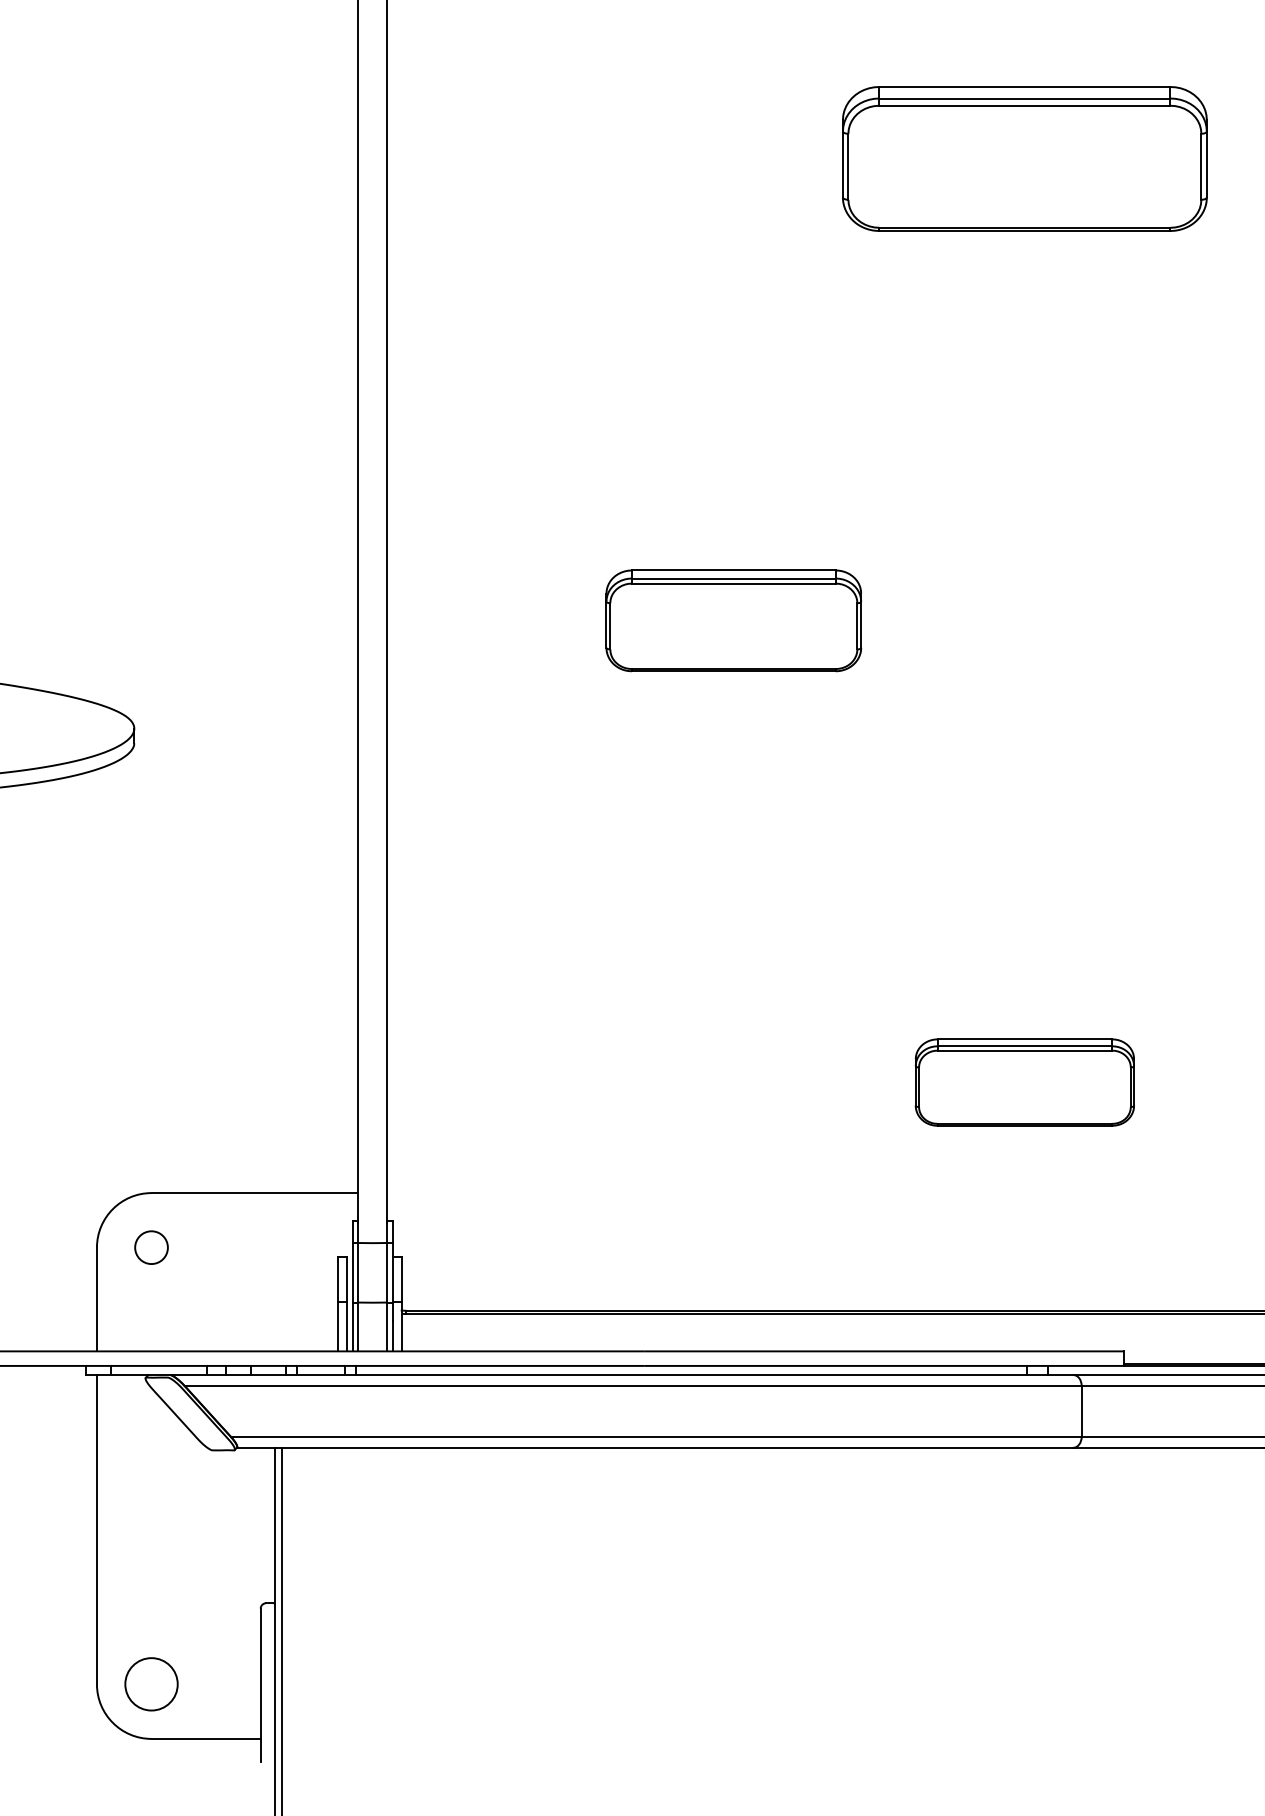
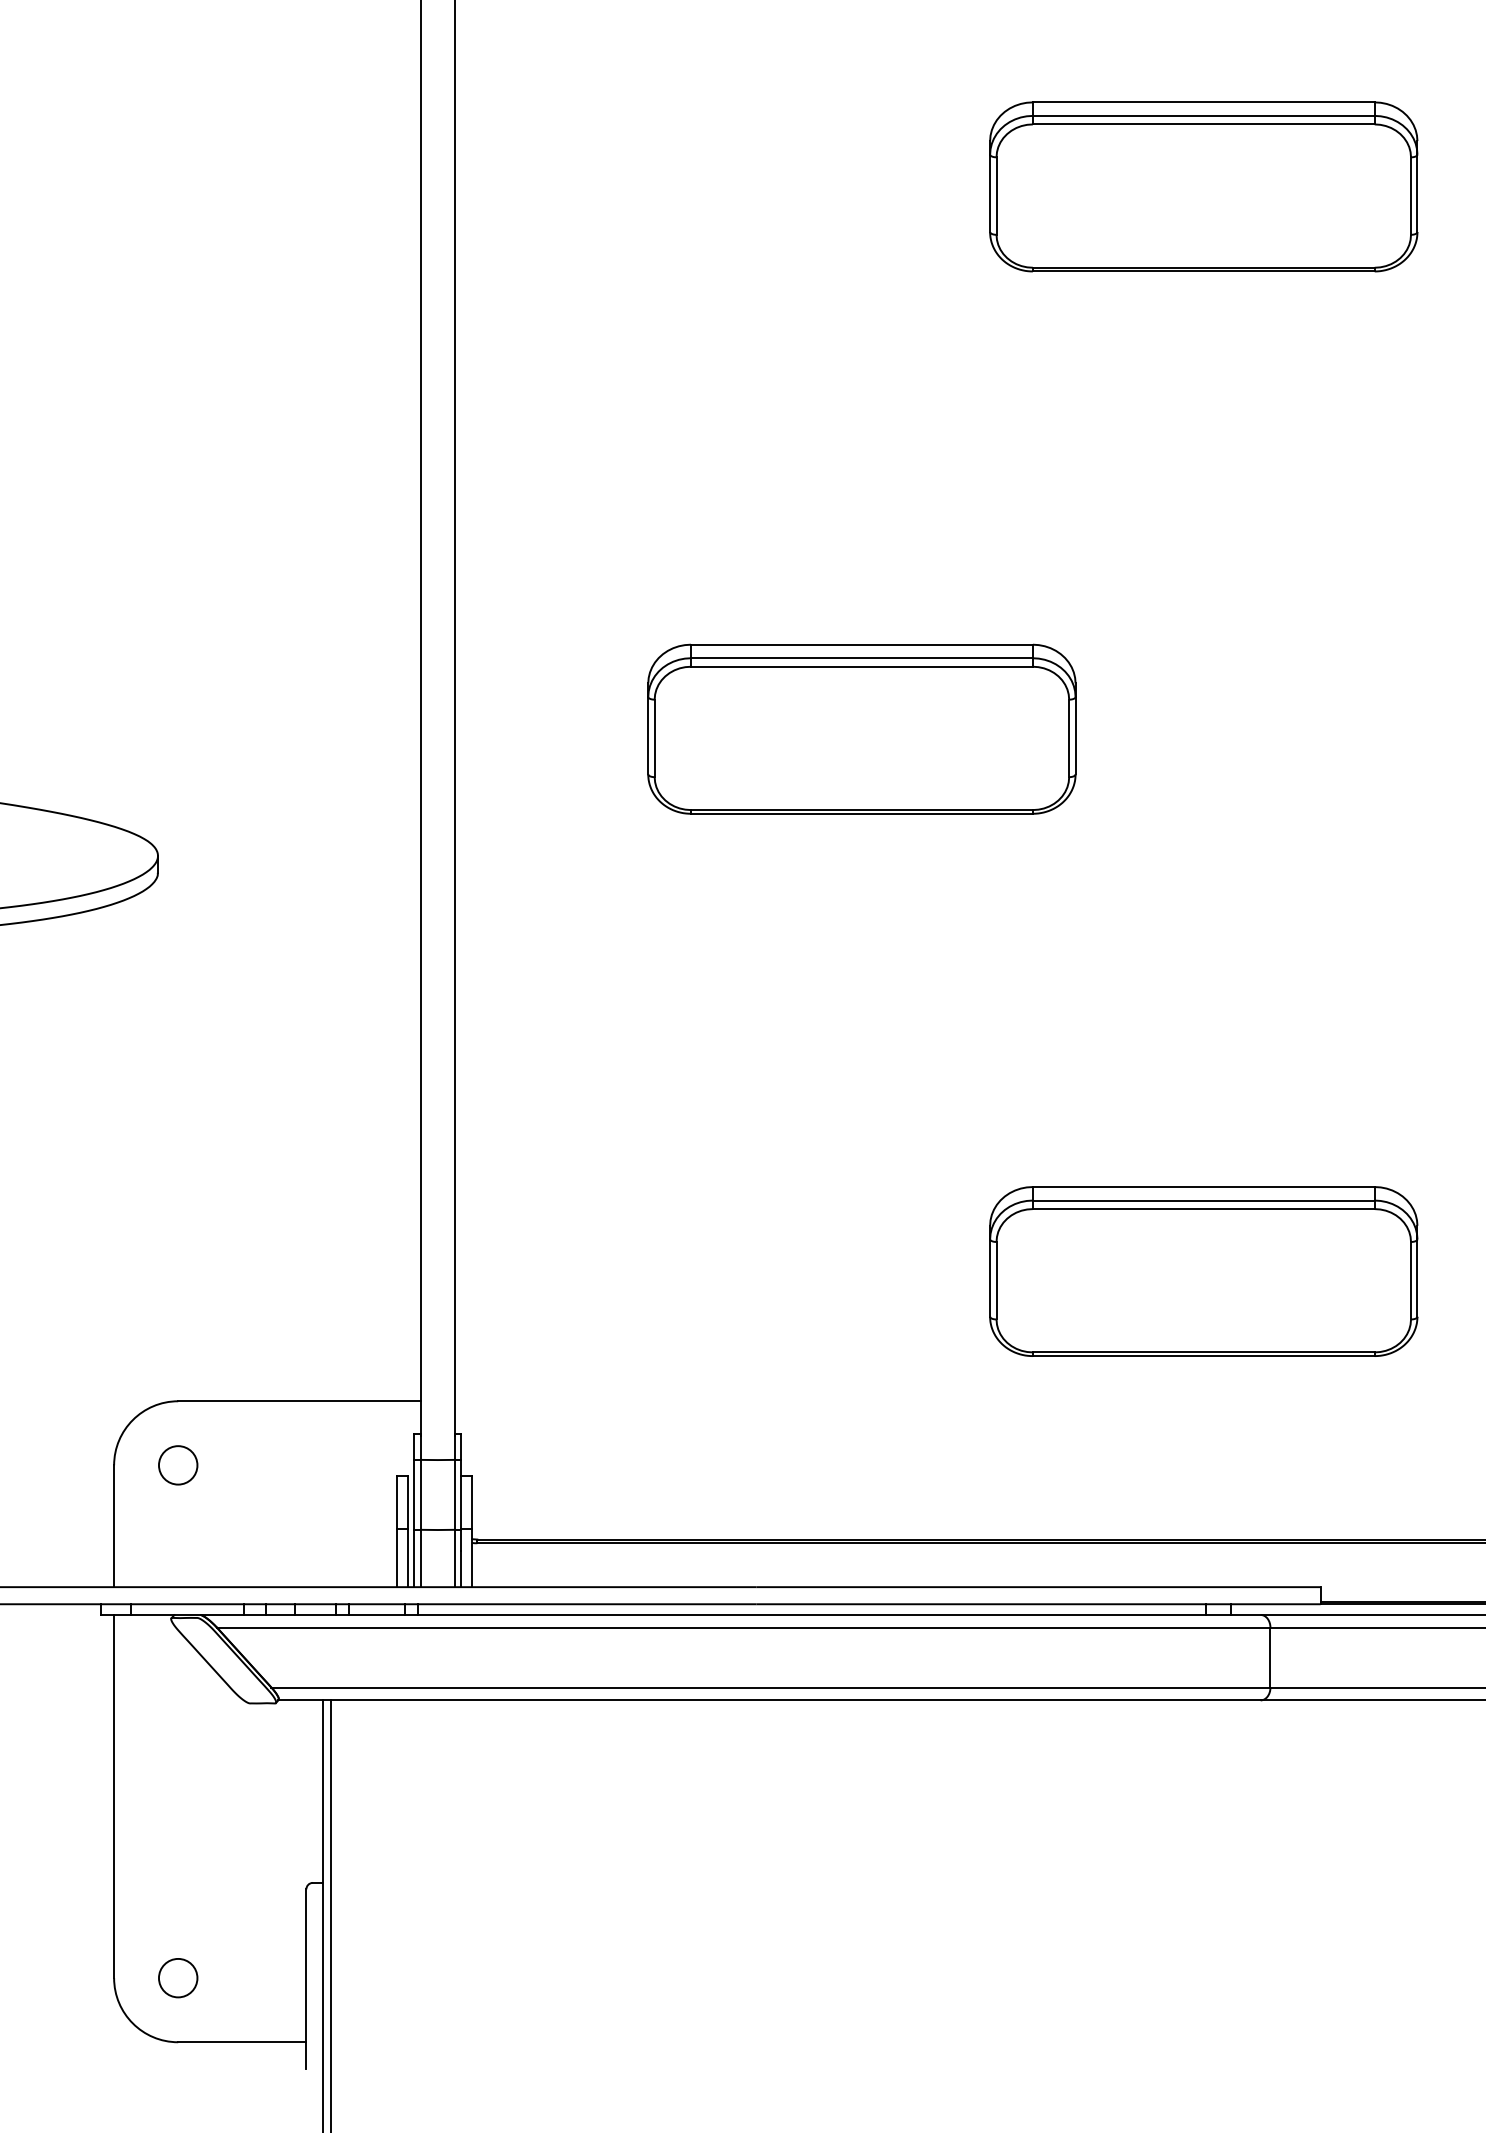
part: (733, 620) -> (861, 728), size x1.43
part: (1024, 1082) -> (1203, 1271), size x1.67
circle: (151, 1683) -> (178, 1977), size x0.62

